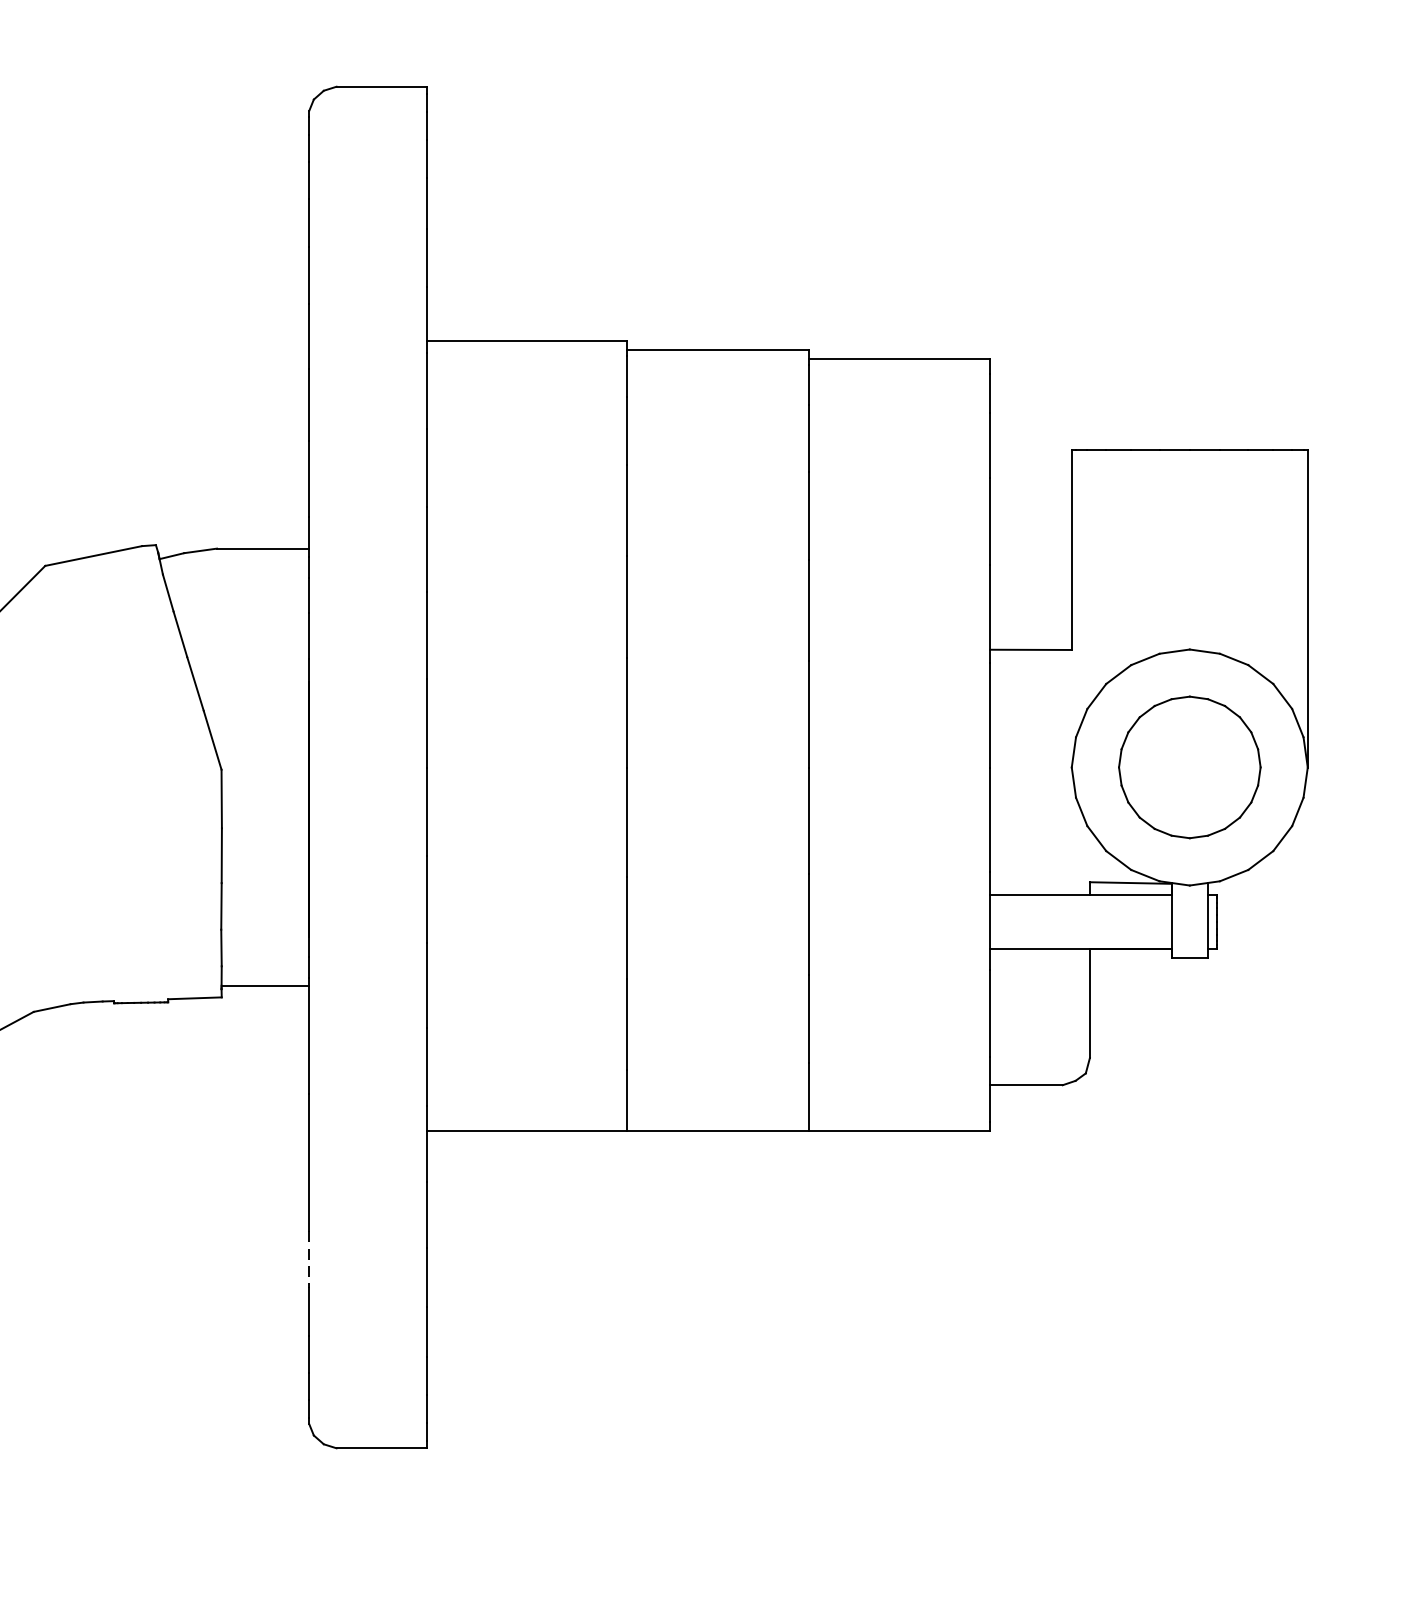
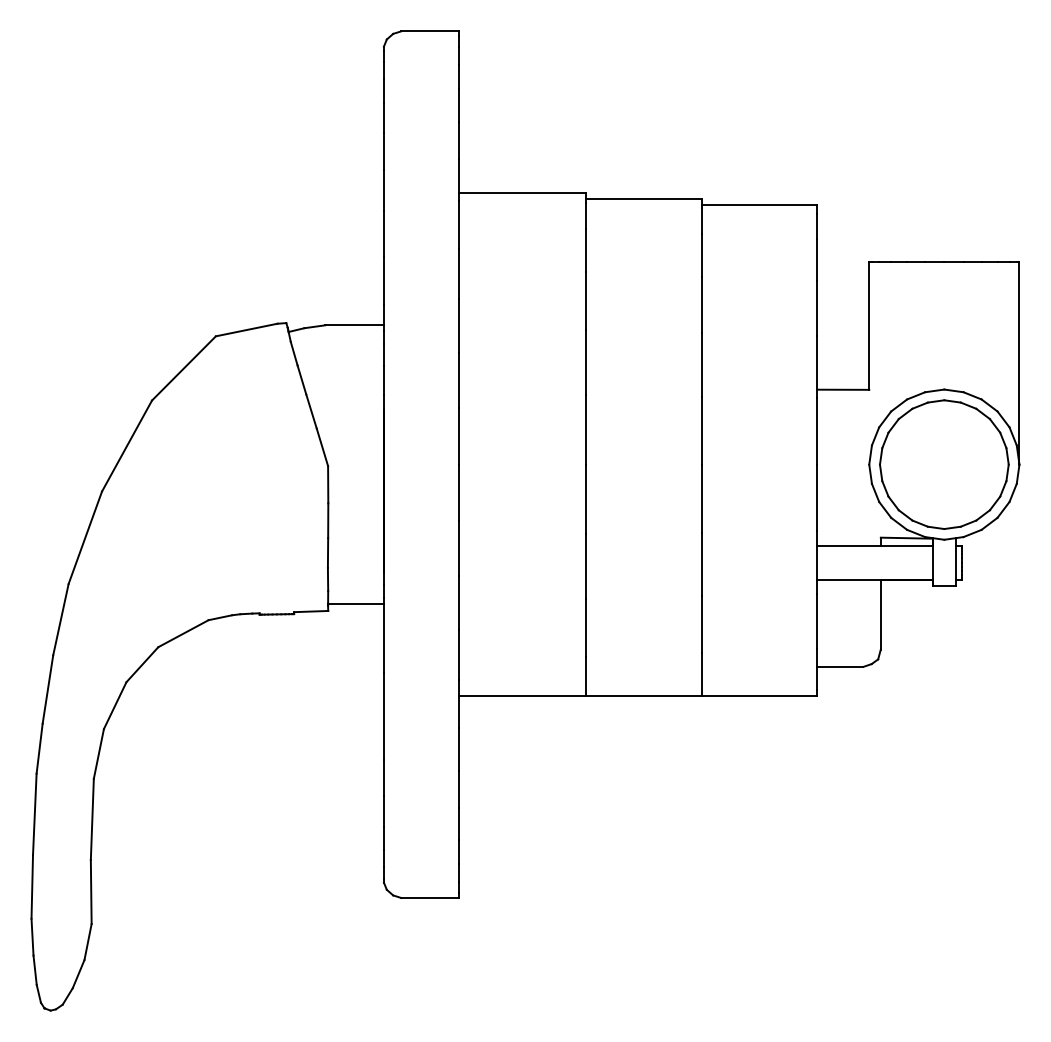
part: (1189, 767) -> (944, 464), size x1.43
line: (308, 1260) -> (383, 778), dashed -> solid

